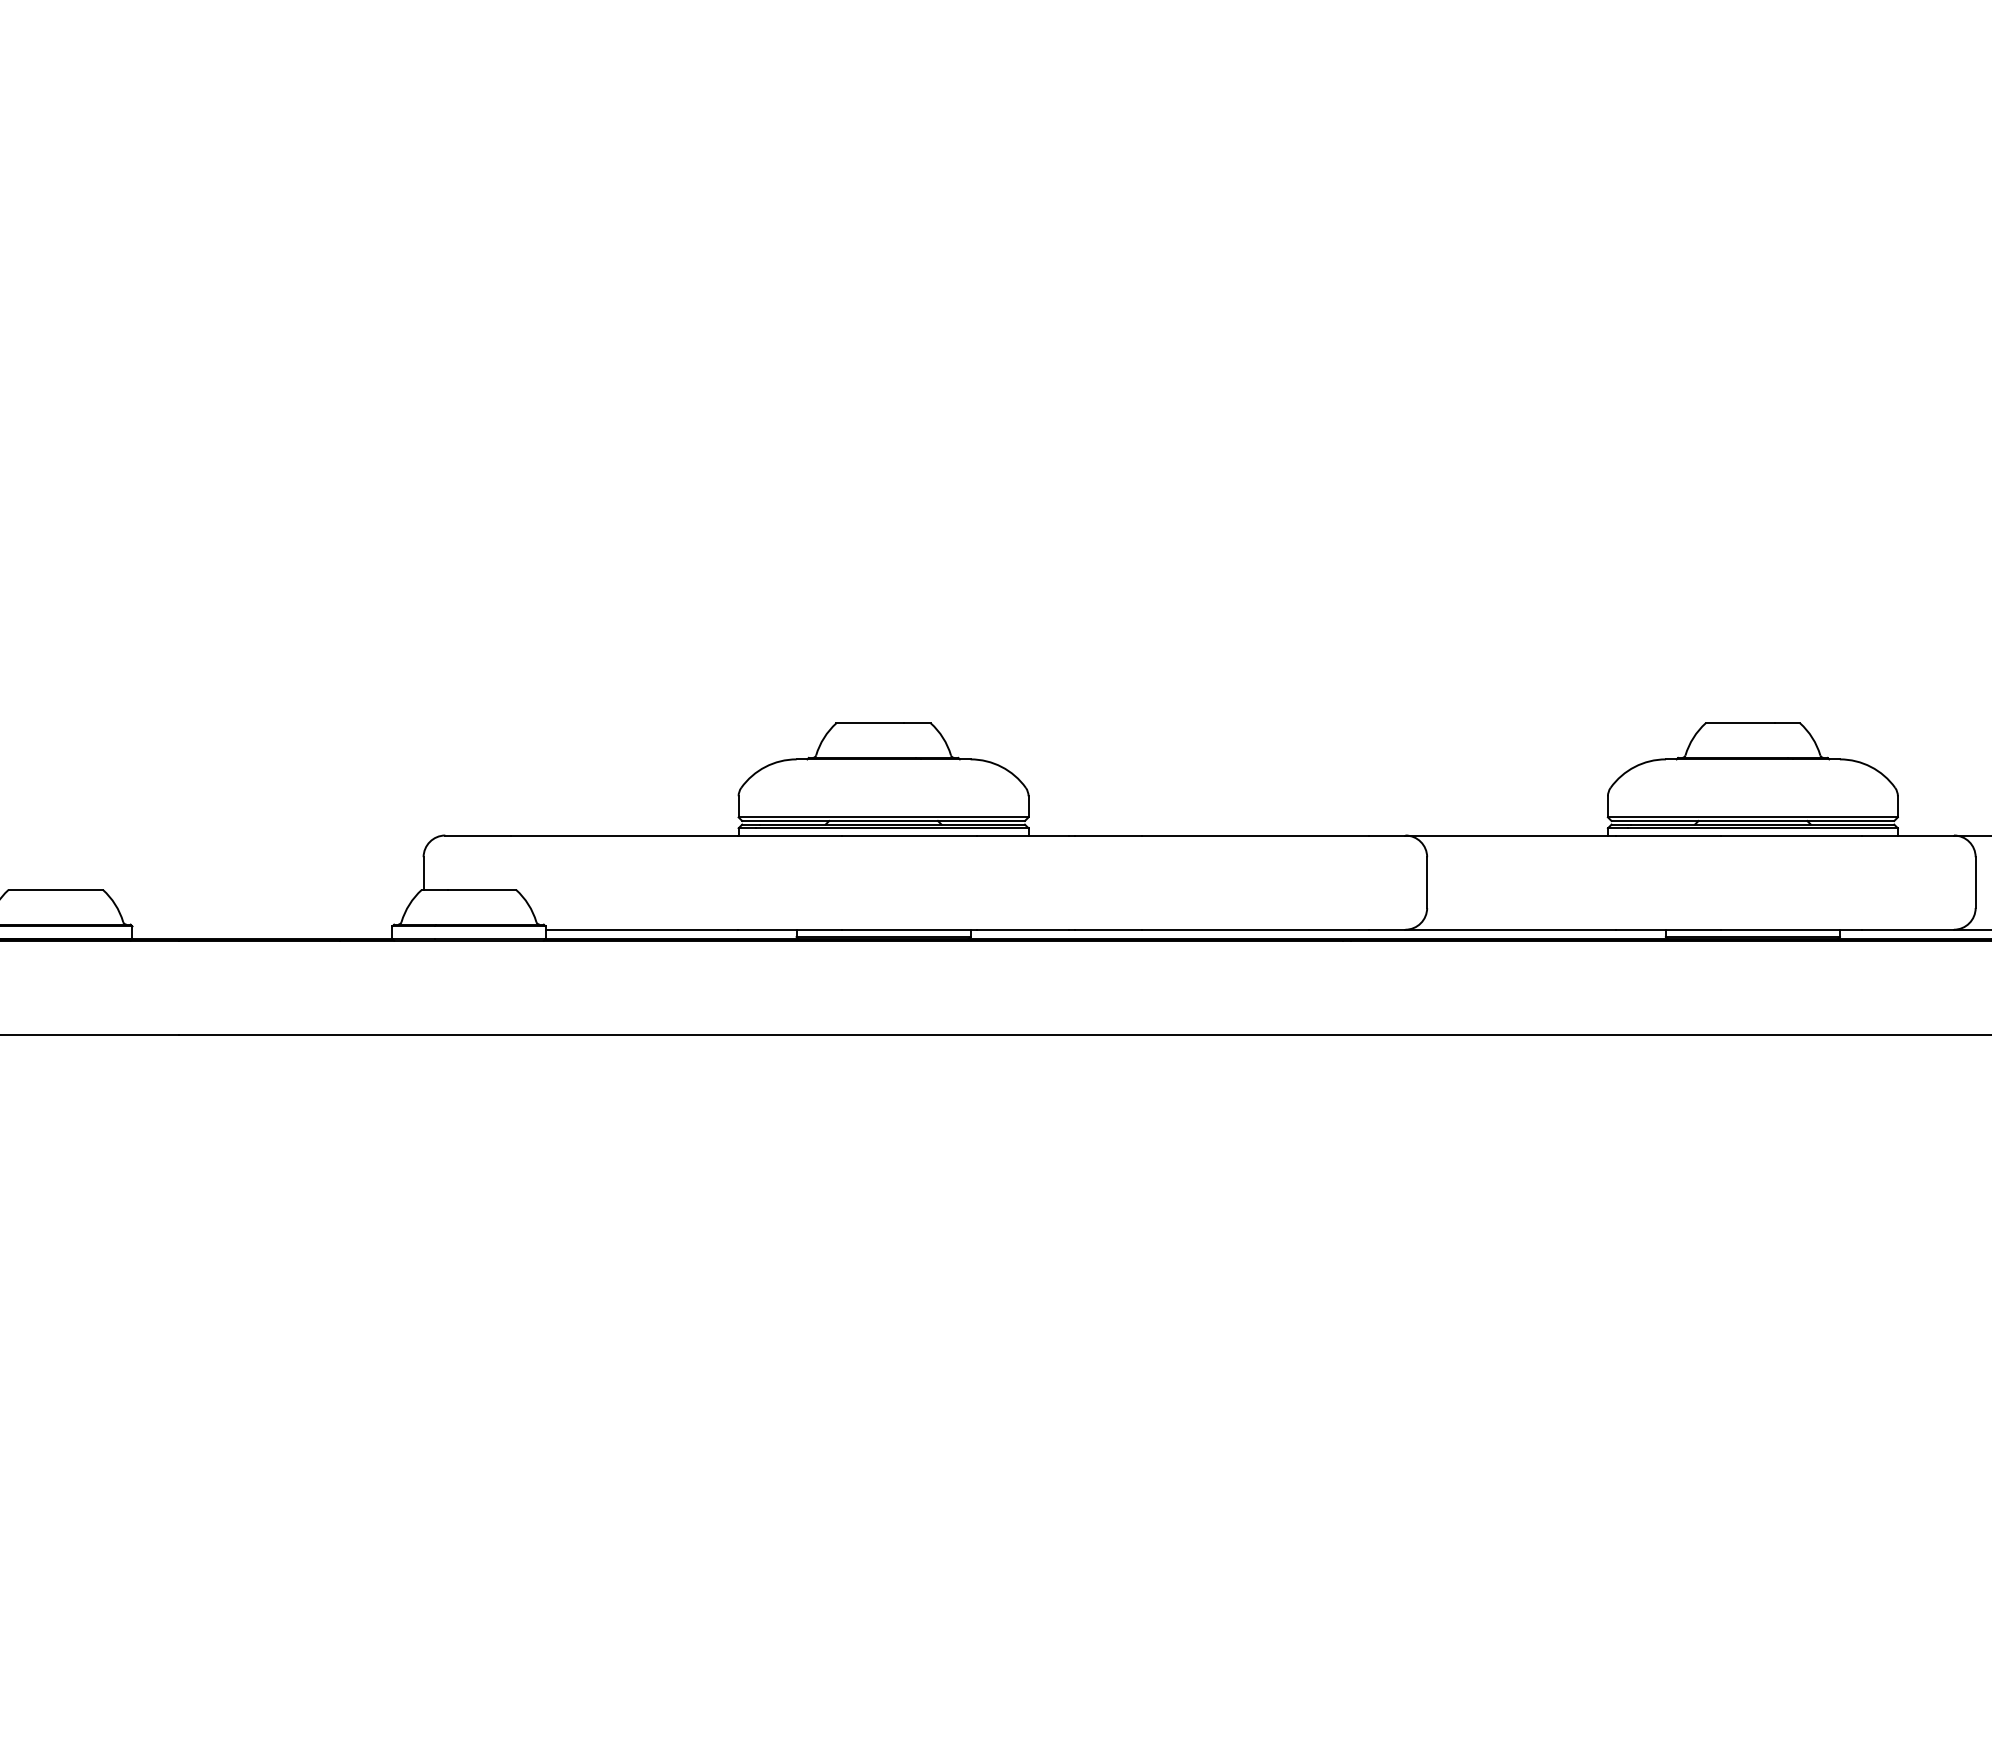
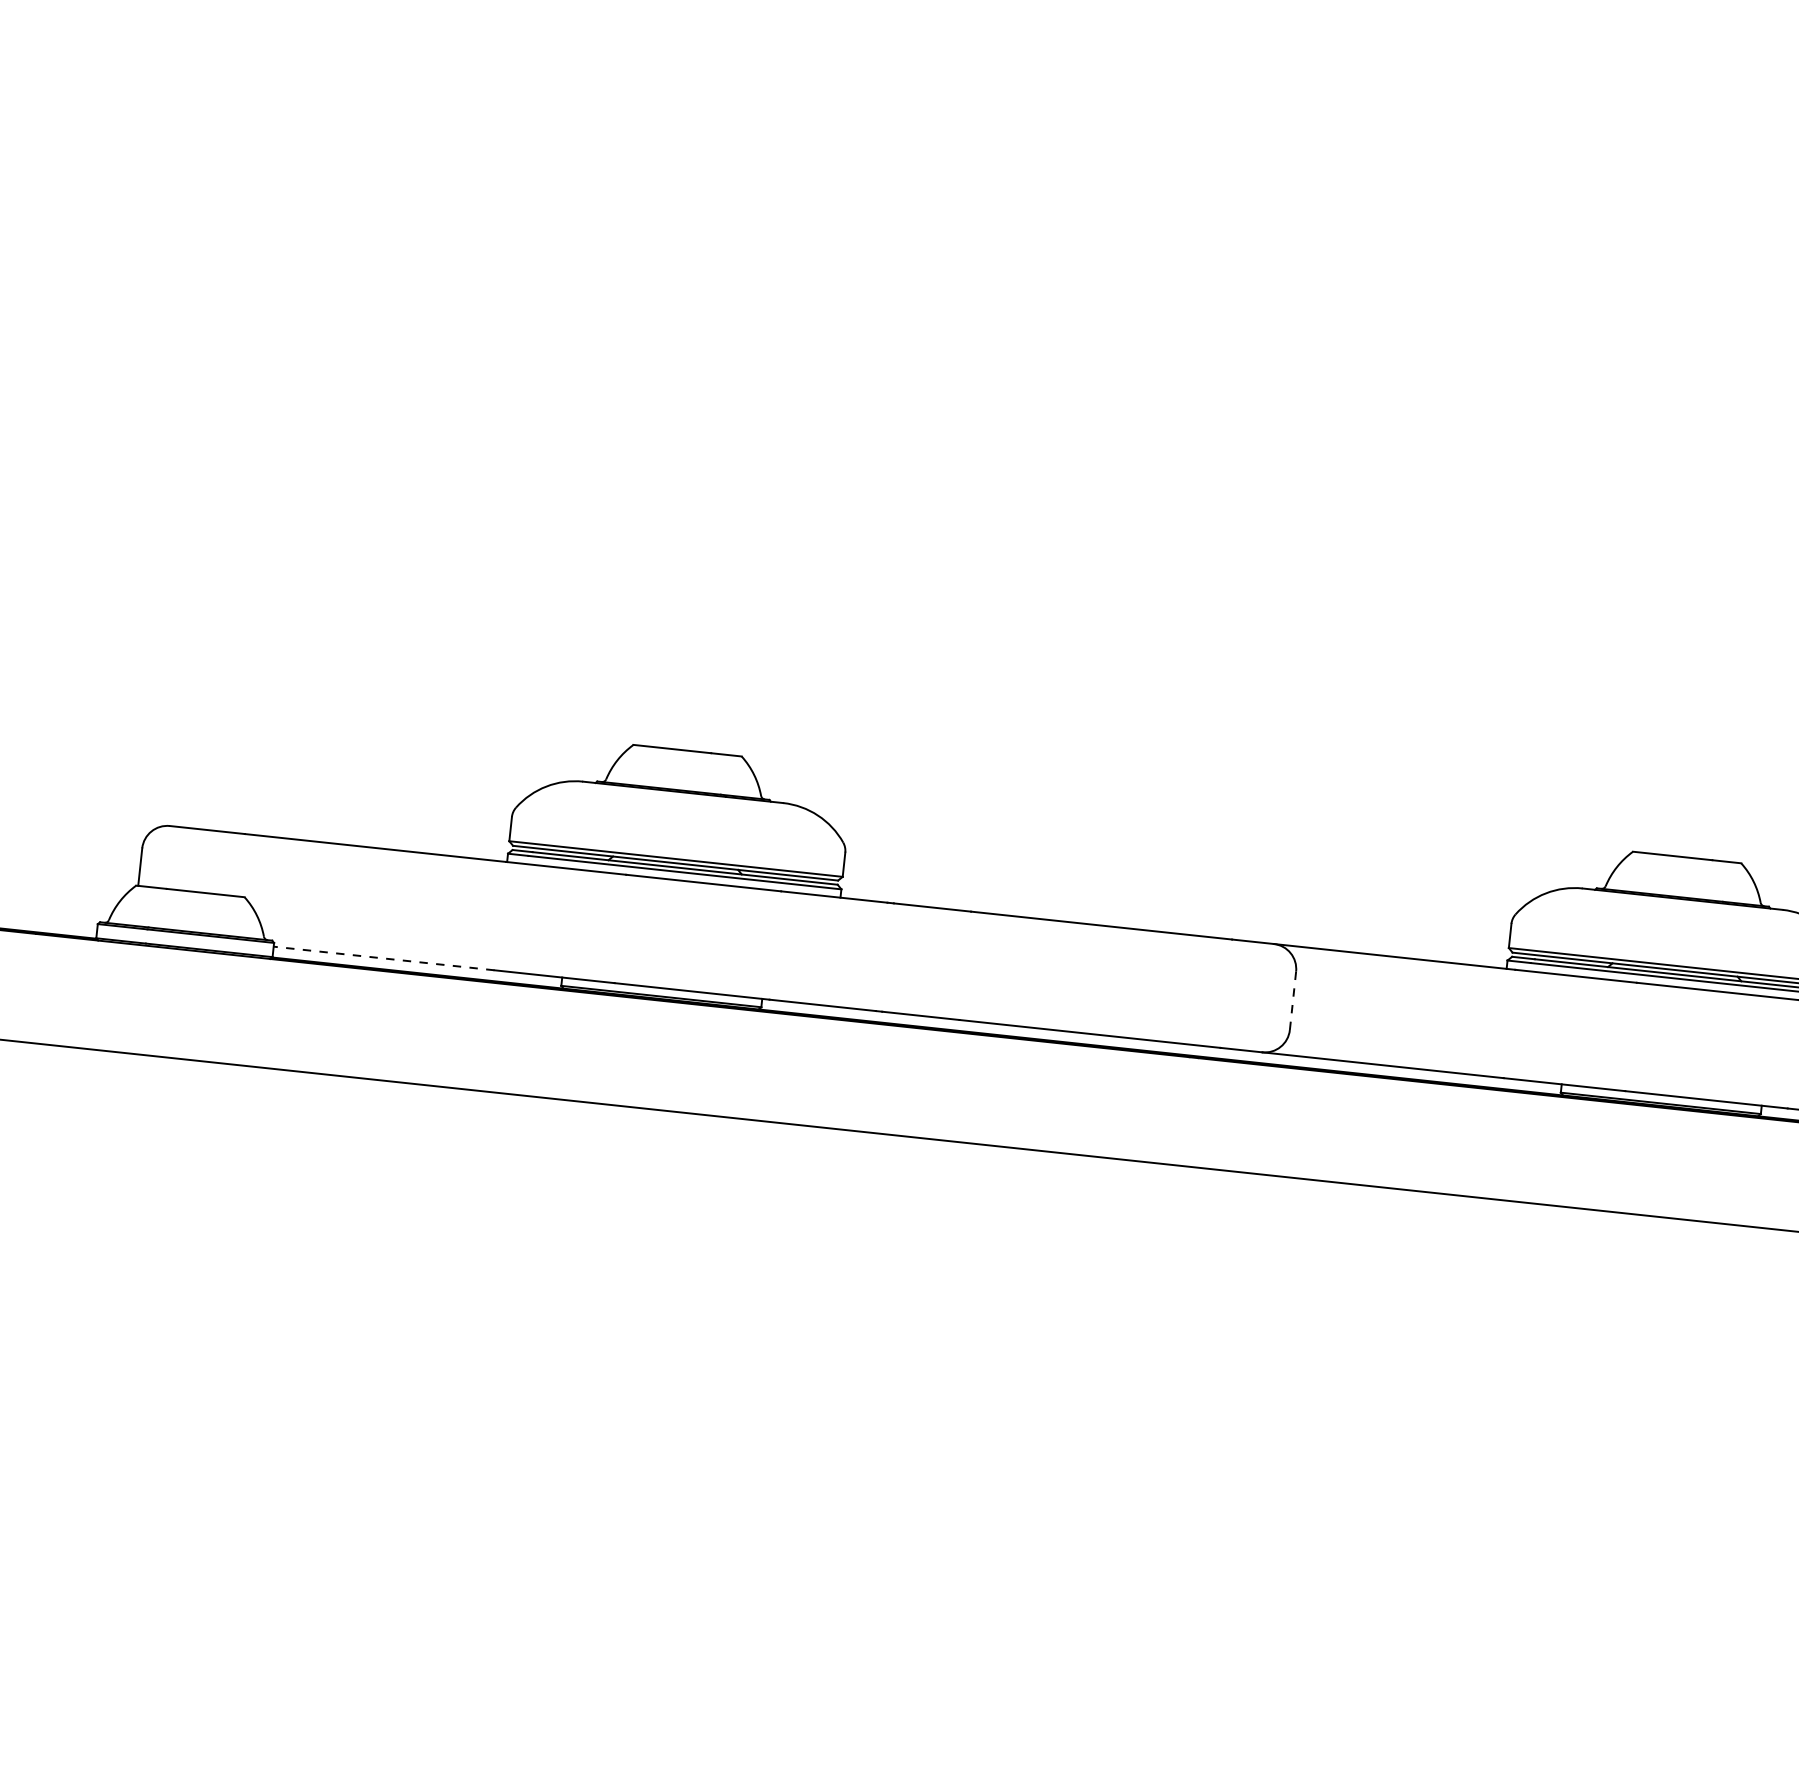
line: (1427, 882) -> (1293, 1000), solid -> dashed
line: (641, 929) -> (383, 958), solid -> dashed

